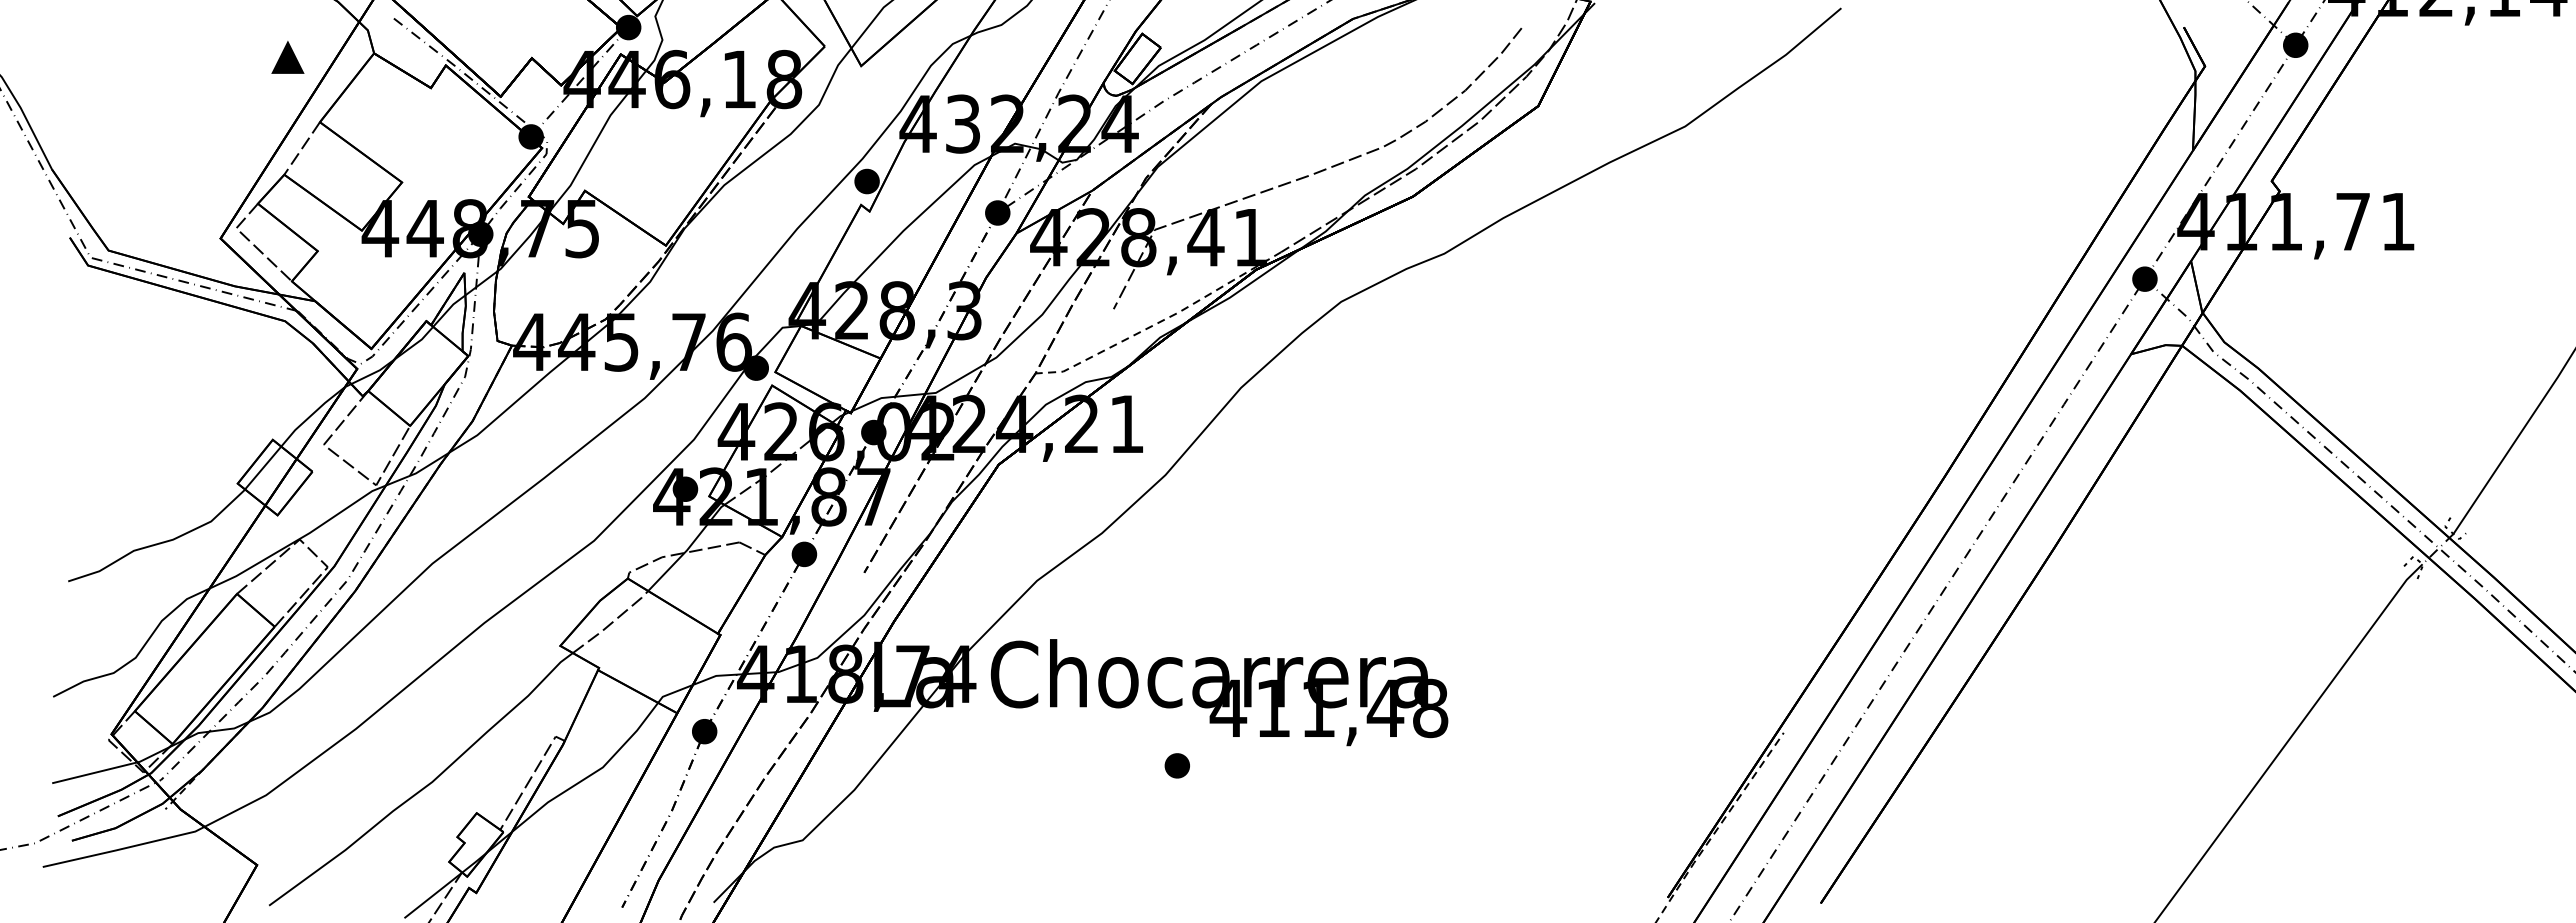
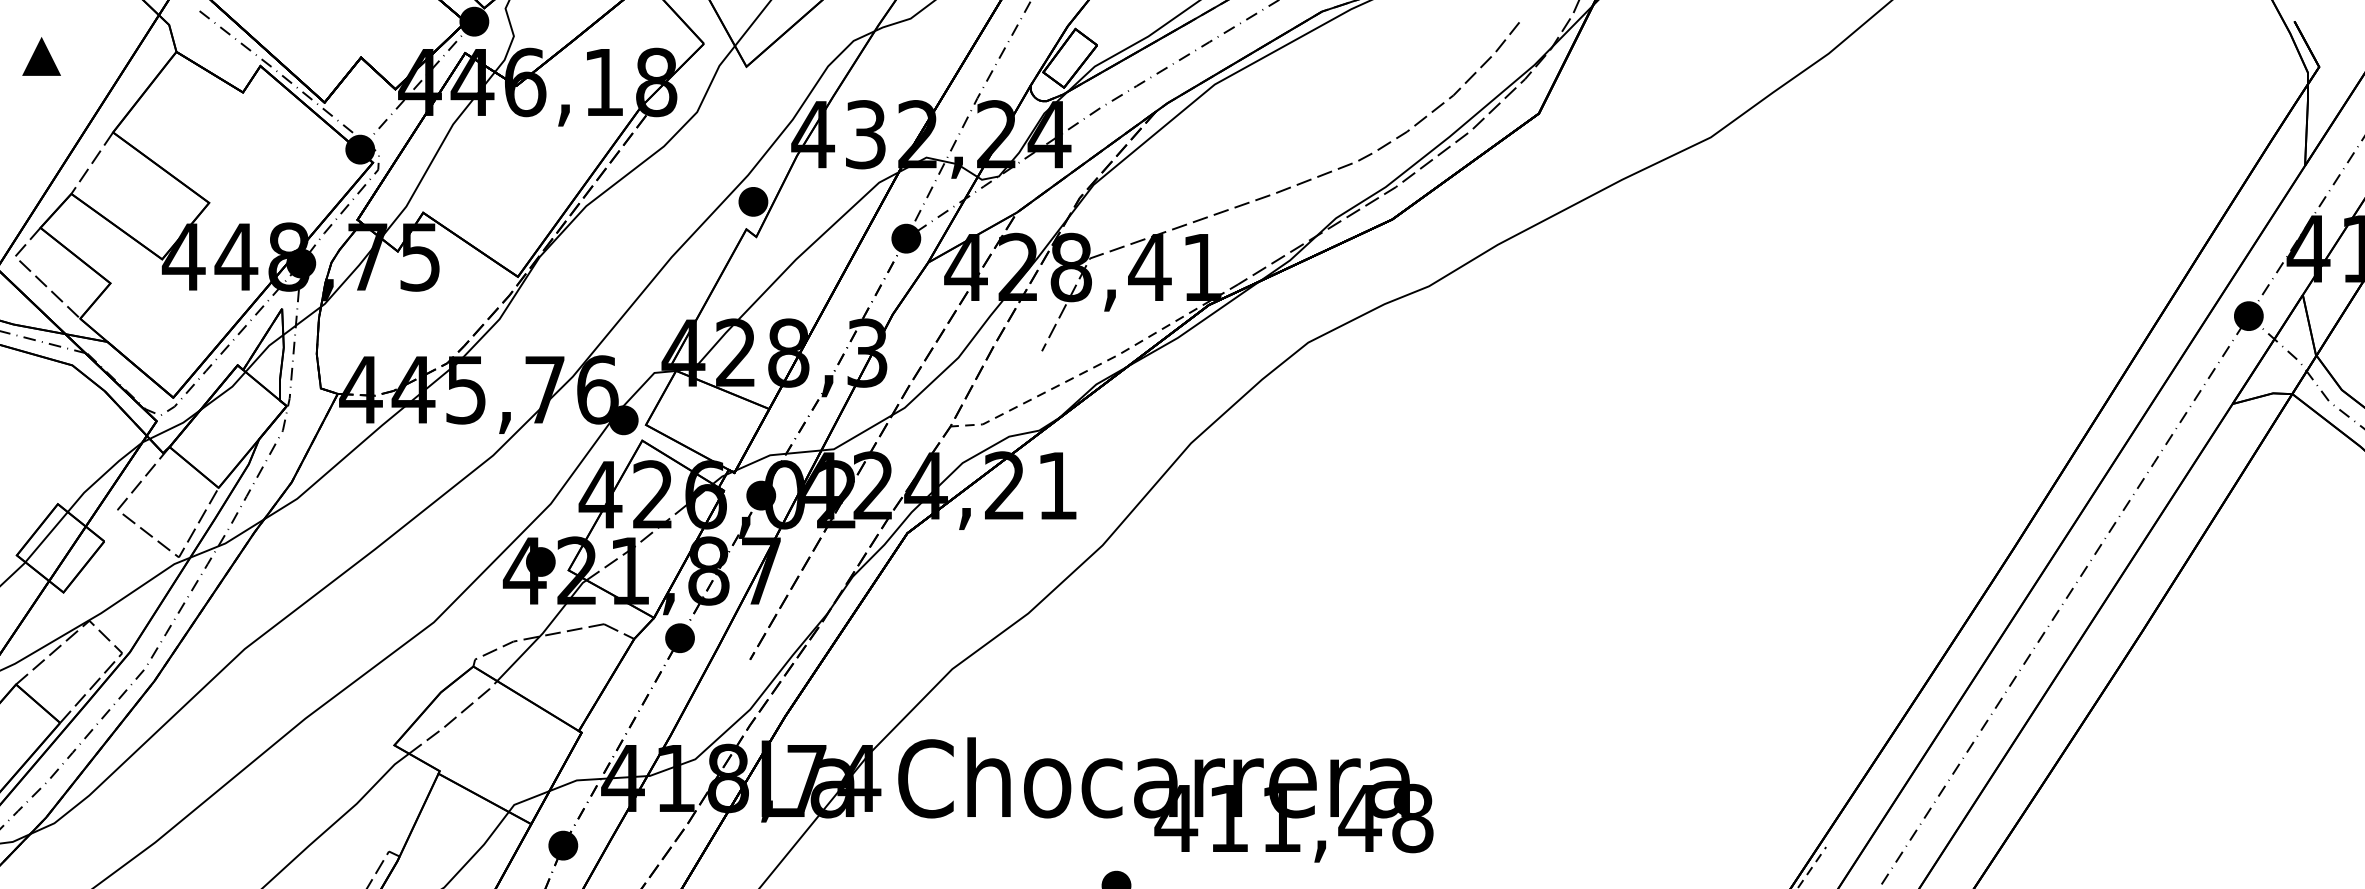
part: (287, 57) -> (41, 56), moved

